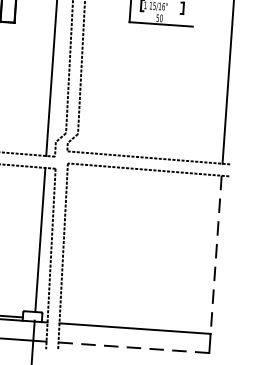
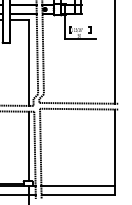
line: (216, 256) -> (114, 148), dashed -> solid
line: (134, 348) -> (78, 195), dashed -> solid

